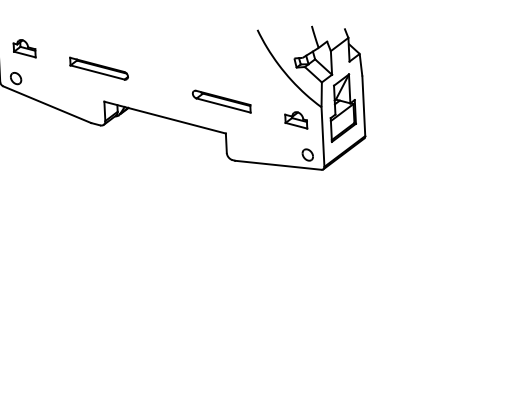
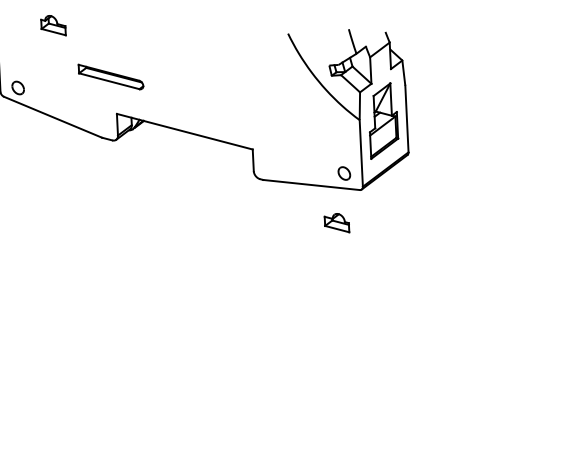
part: (24, 48) -> (53, 25), moved
part: (221, 101) -> (247, 113), removed
part: (296, 120) -> (337, 223), moved

